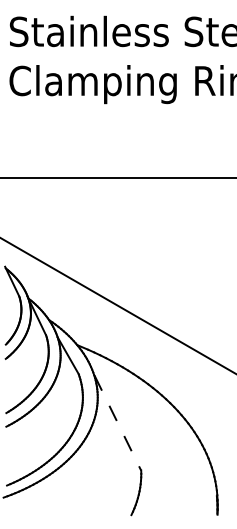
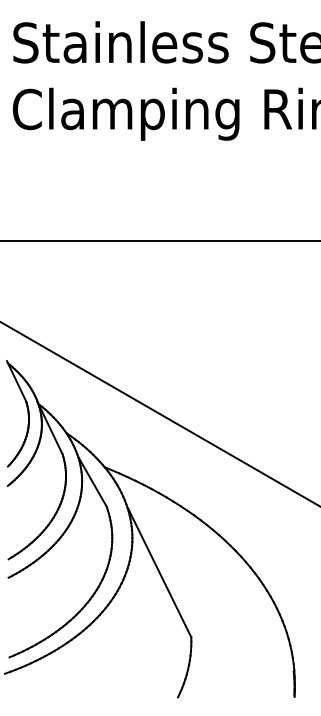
line: (117, 423) -> (159, 573), dashed -> solid

